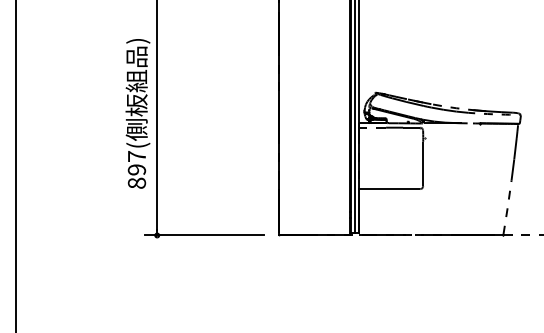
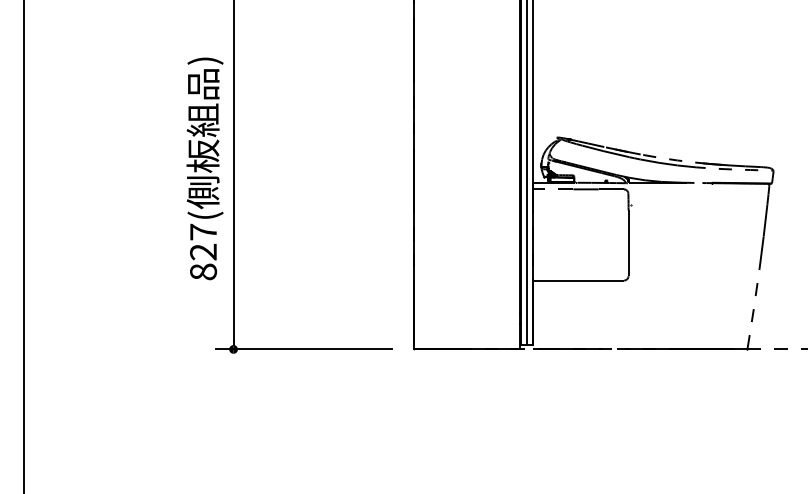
text: (137, 169) -> (204, 251), 897( -> 827(

